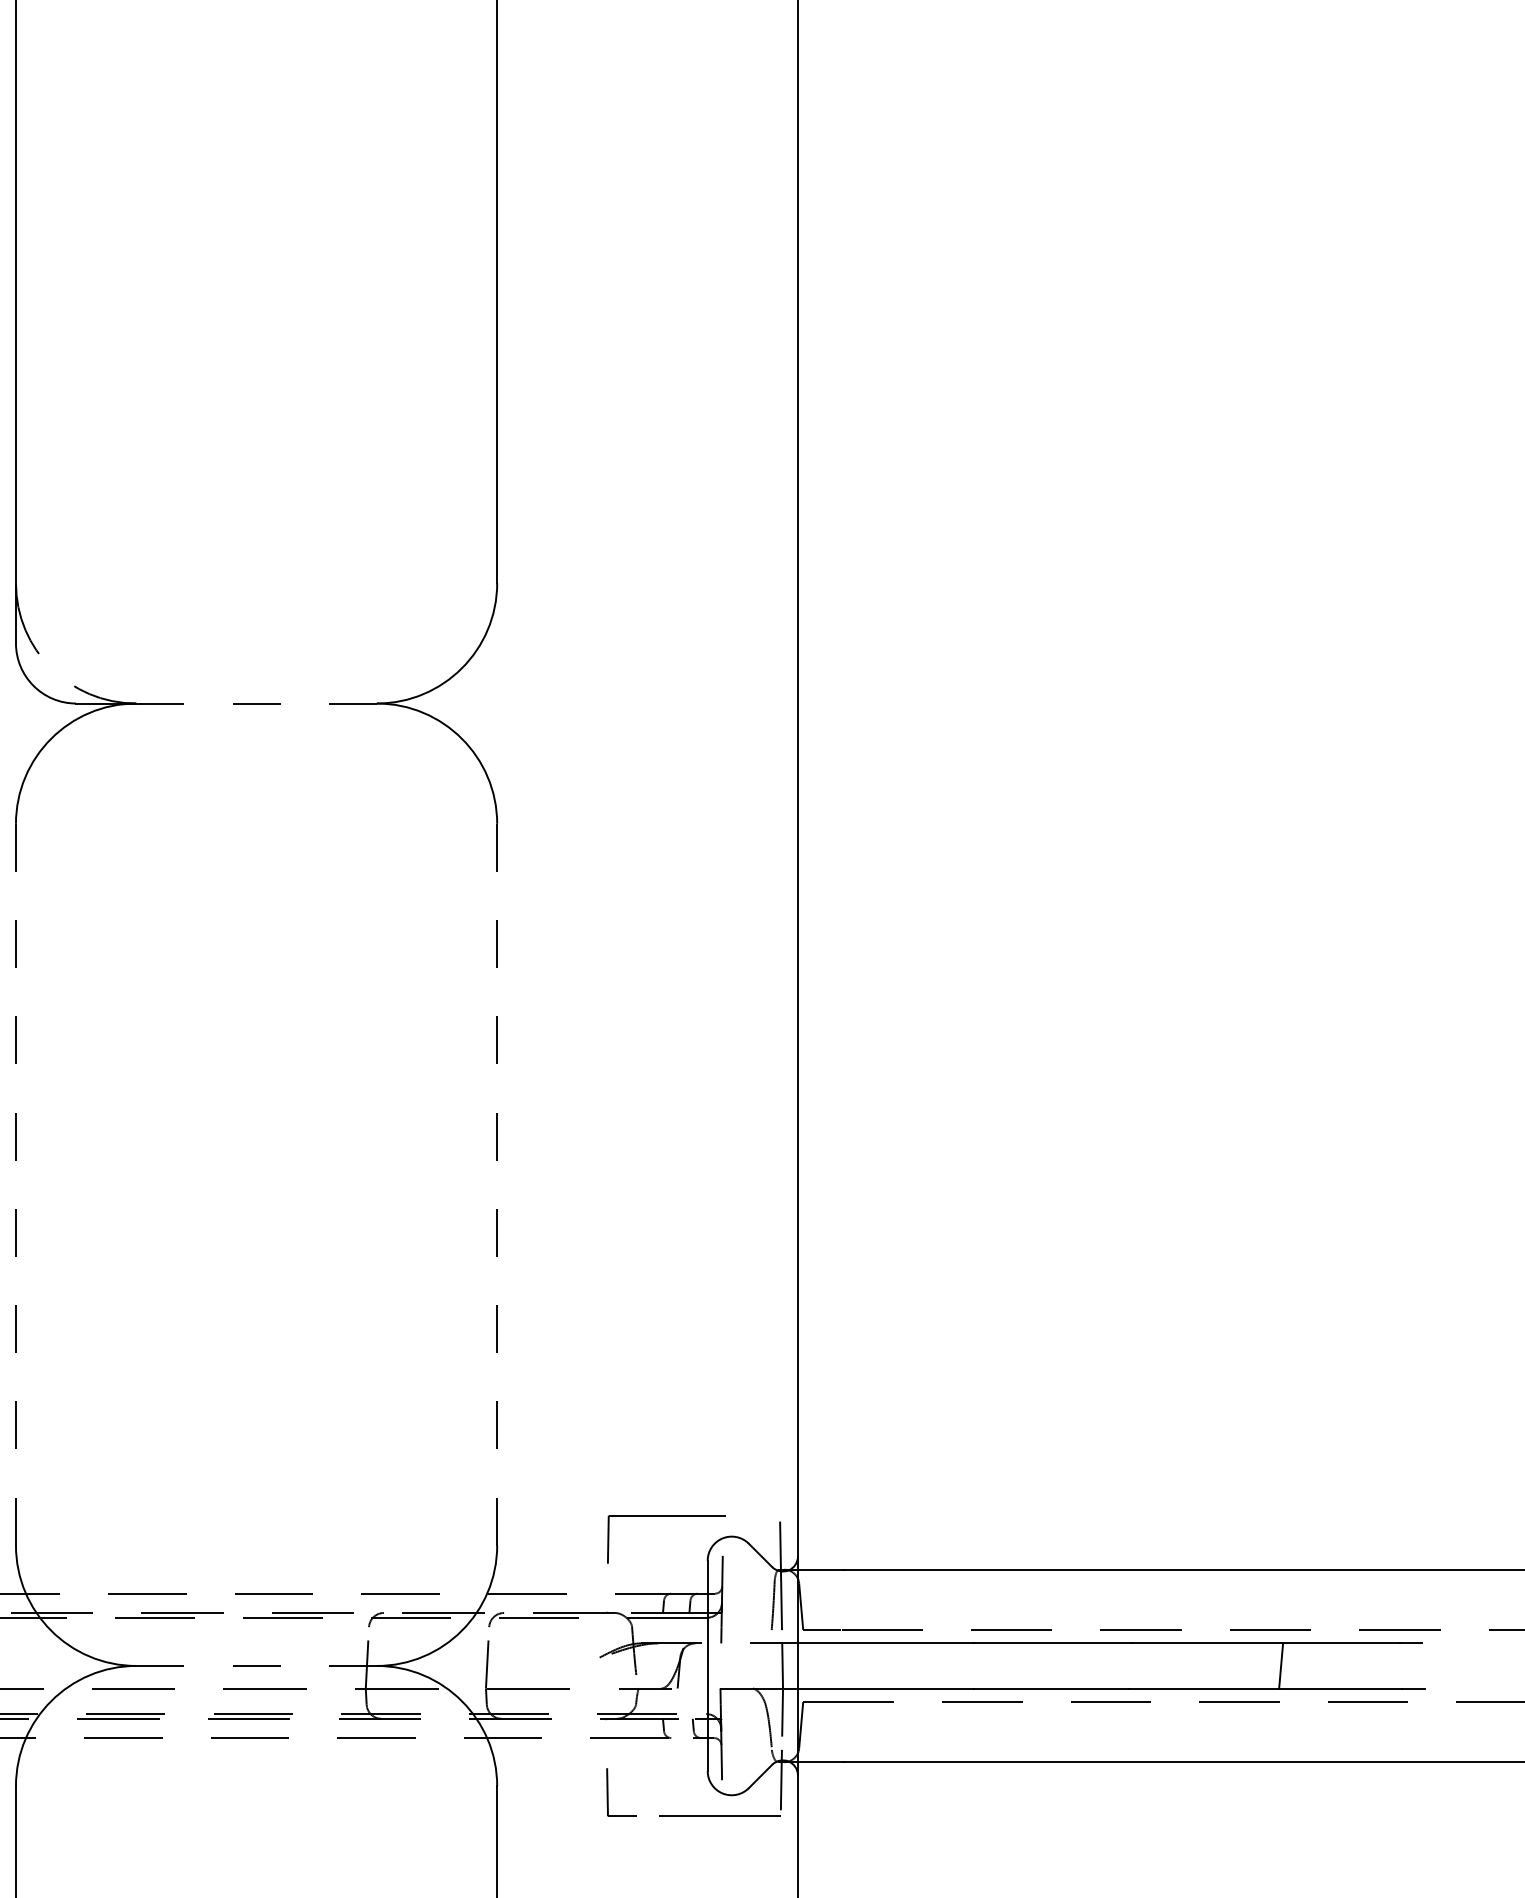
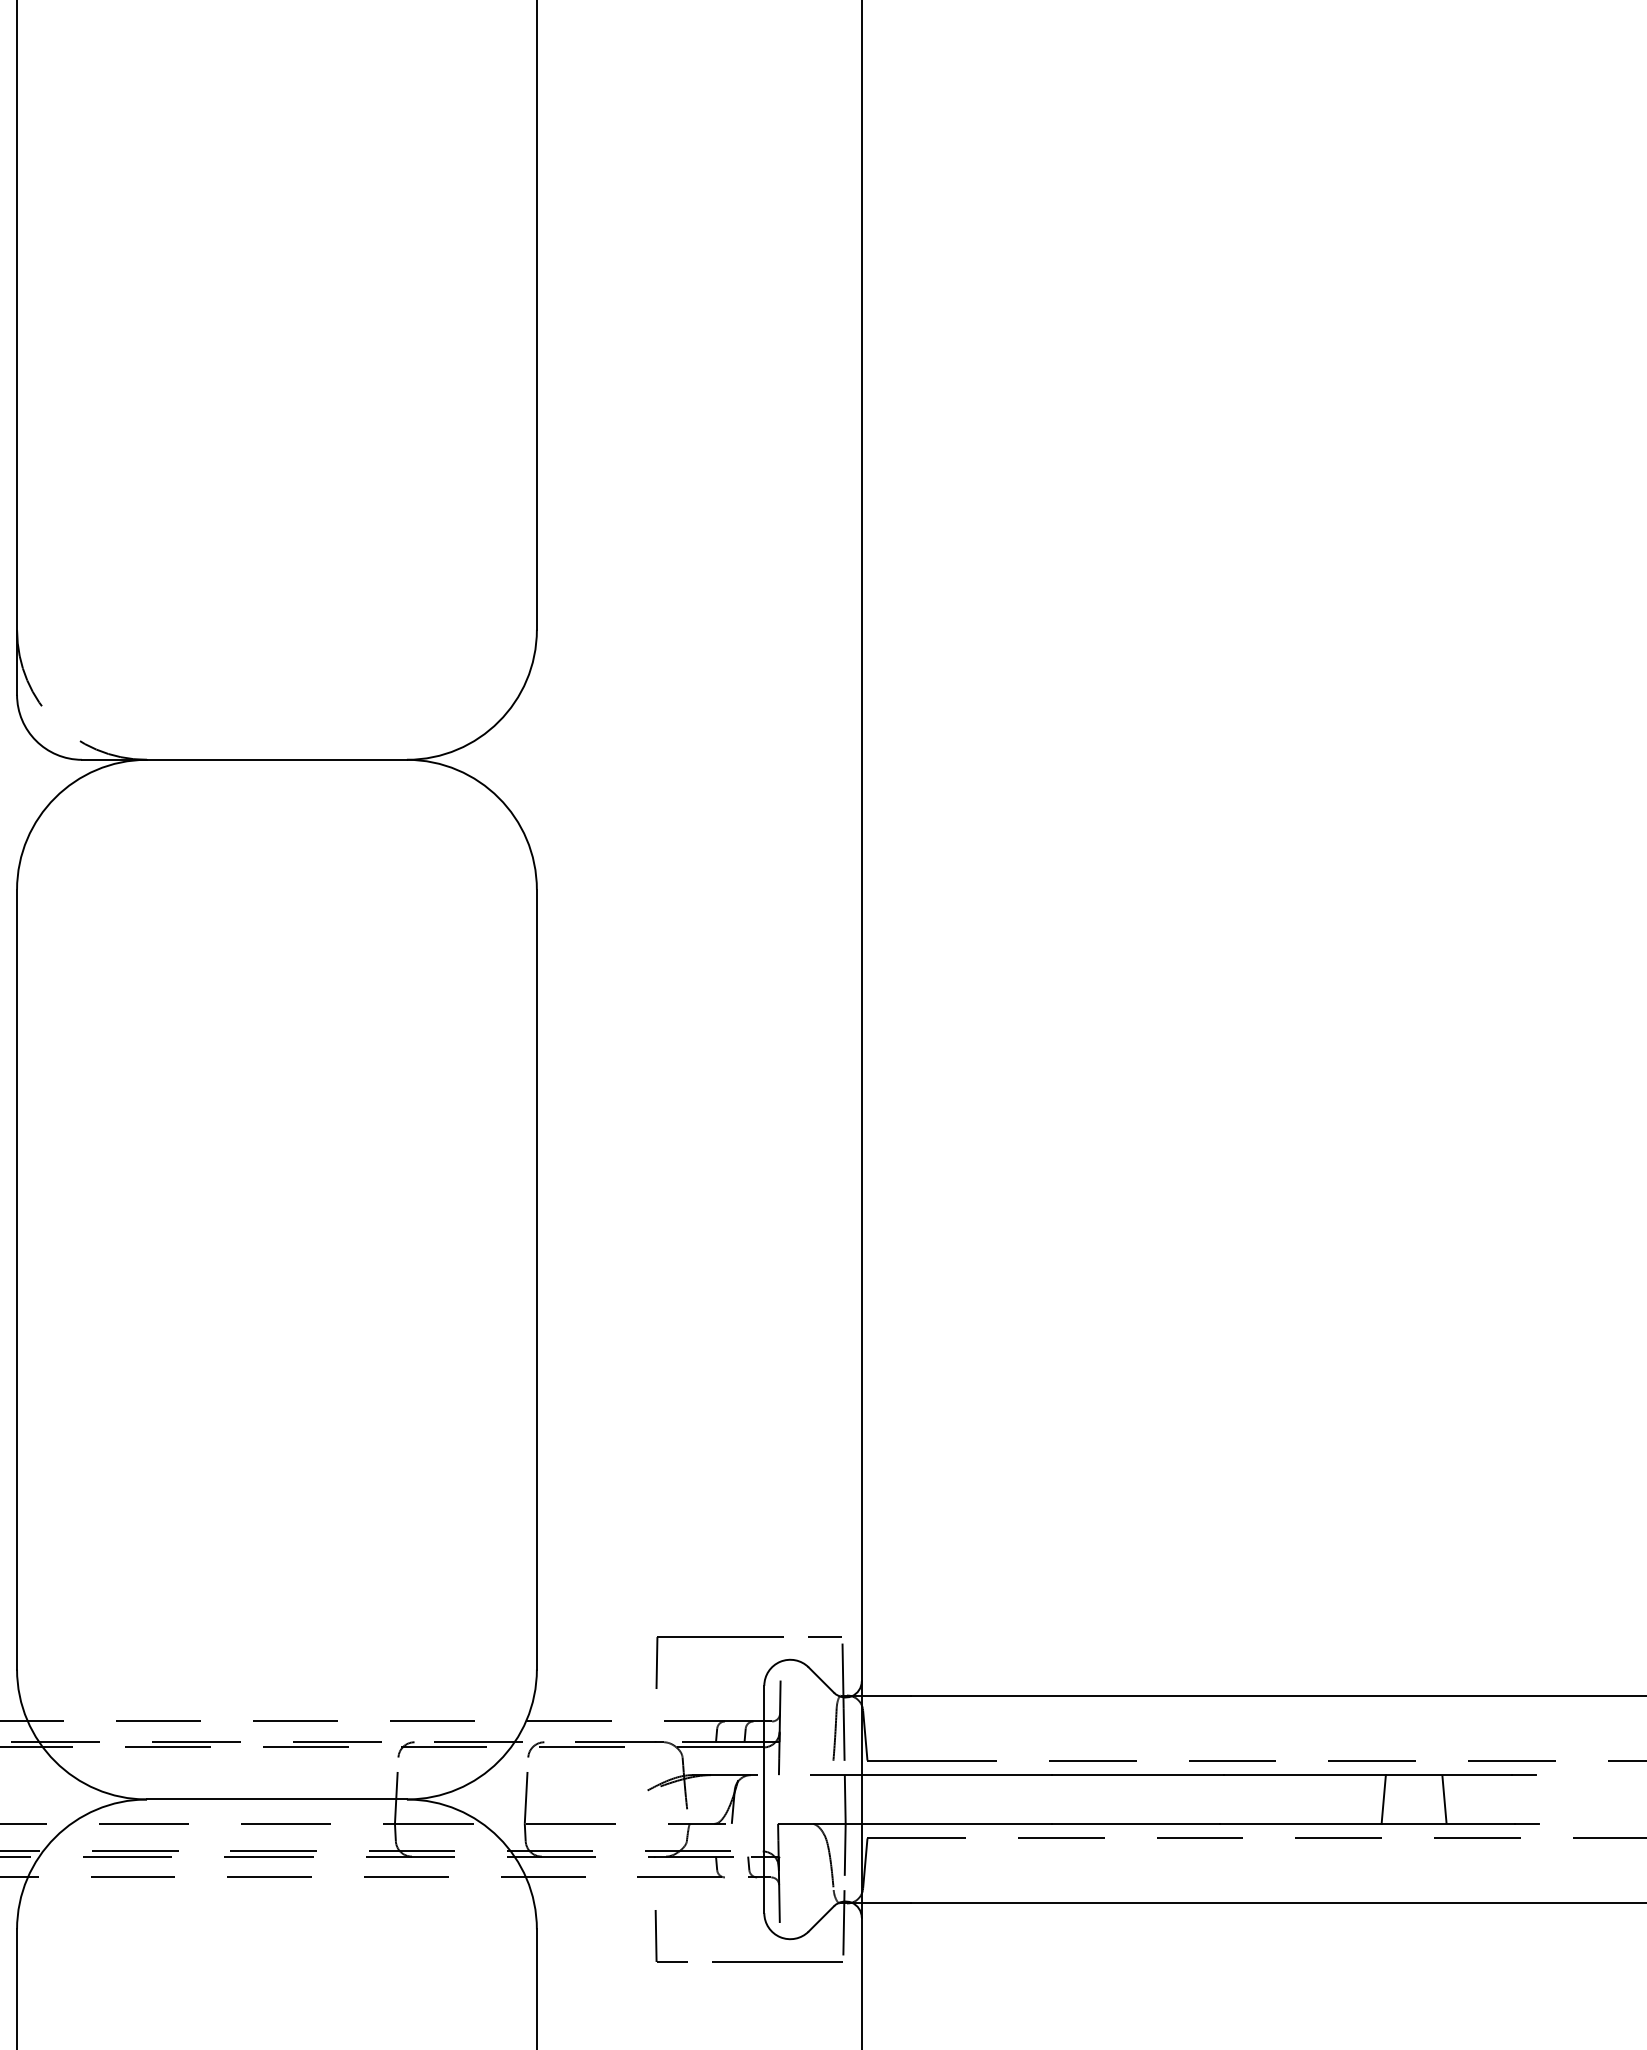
line: (256, 703) -> (276, 759), dashed -> solid
line: (16, 1184) -> (17, 1279), dashed -> solid
line: (496, 1184) -> (536, 1279), dashed -> solid
line: (764, 1515) -> (825, 1637), added
line: (256, 1665) -> (276, 1799), dashed -> solid
line: (1337, 1665) -> (1444, 1799), added

